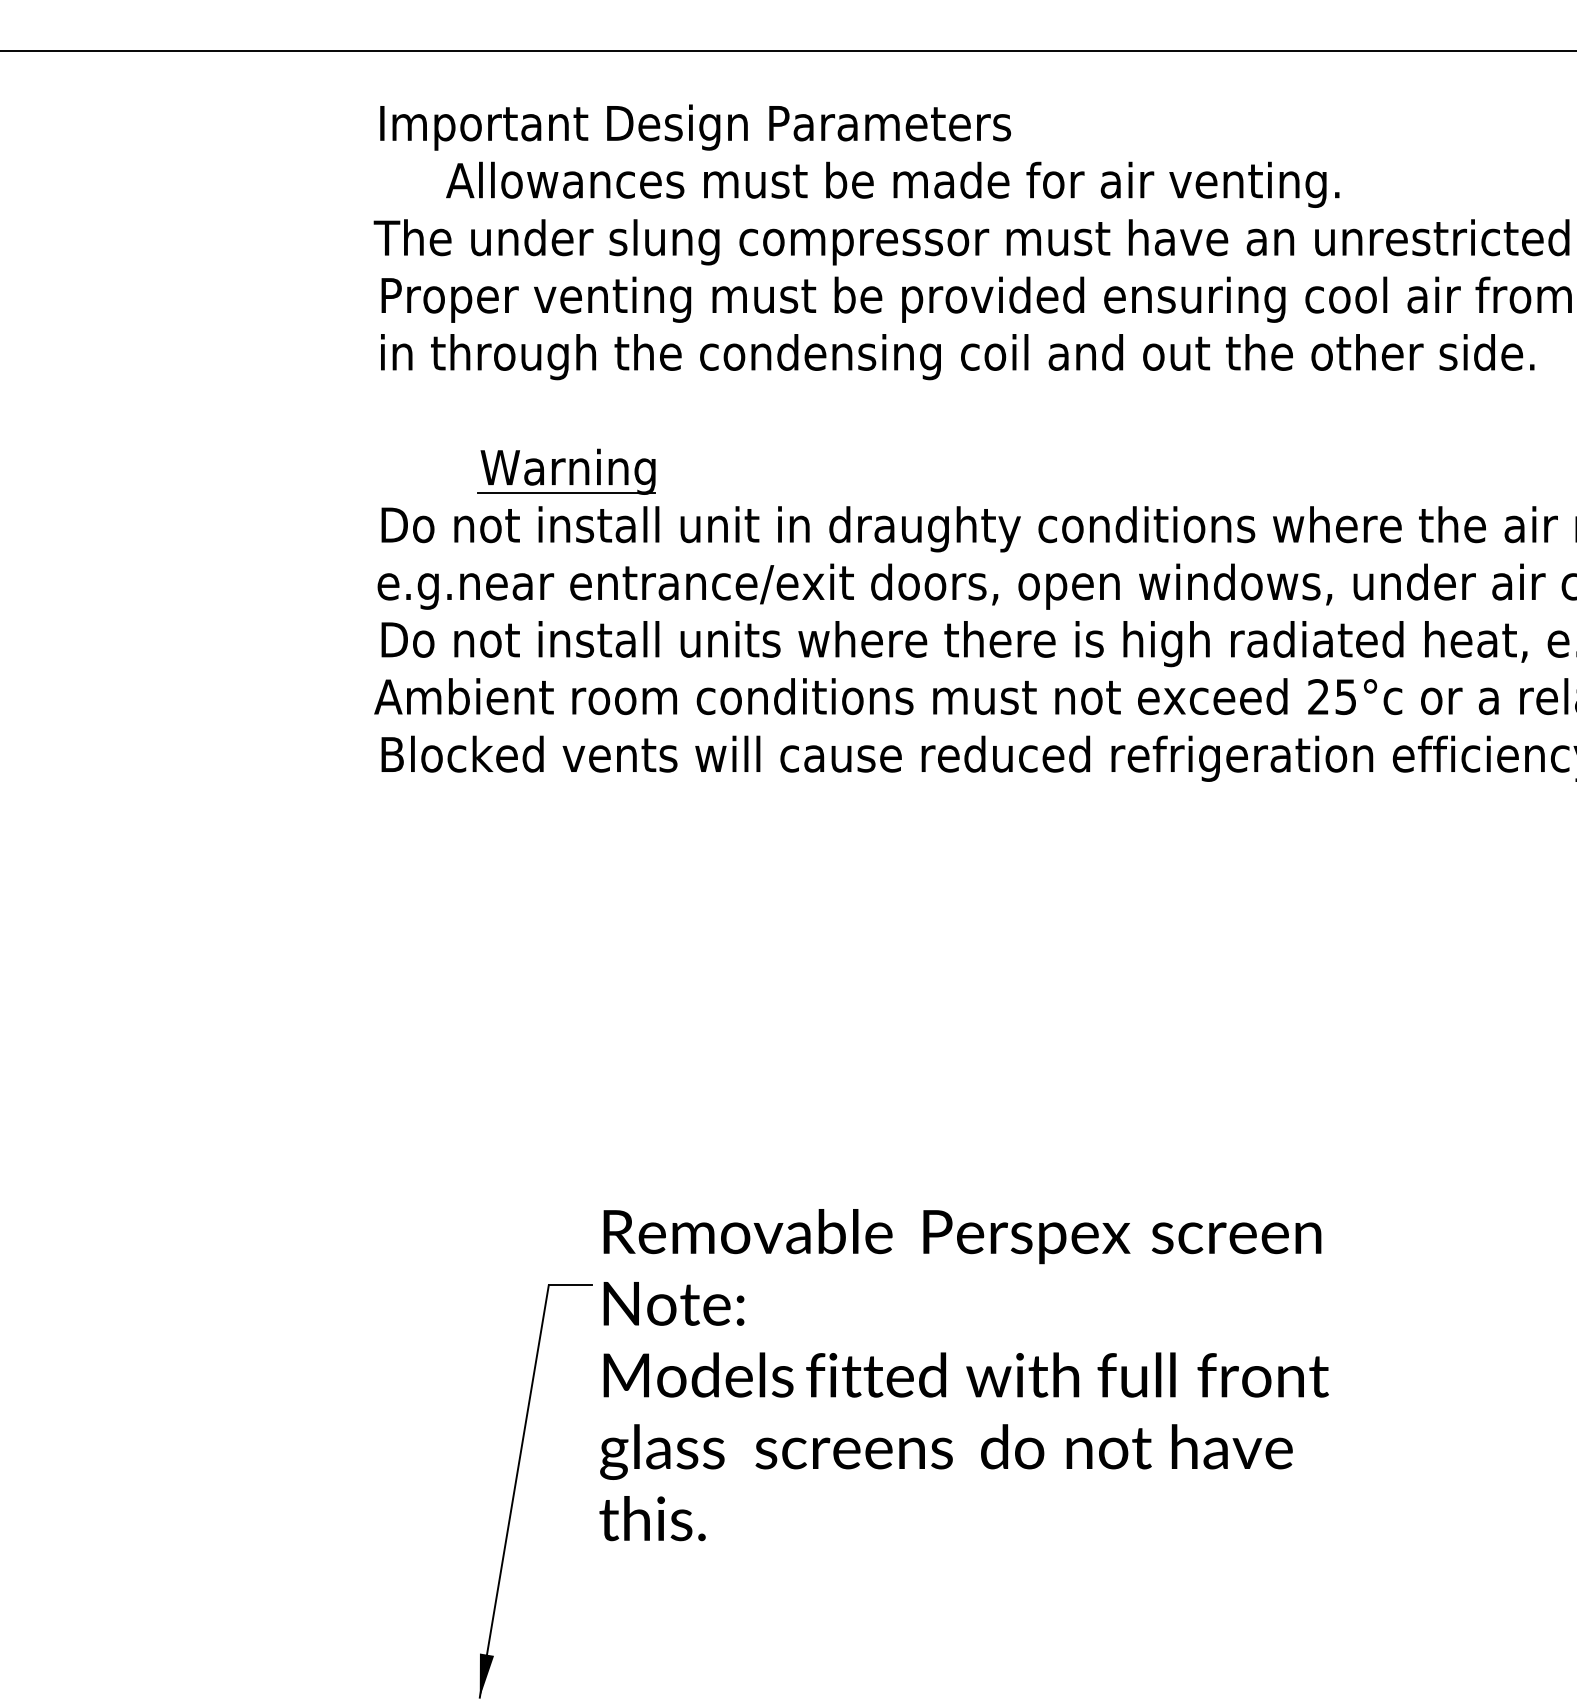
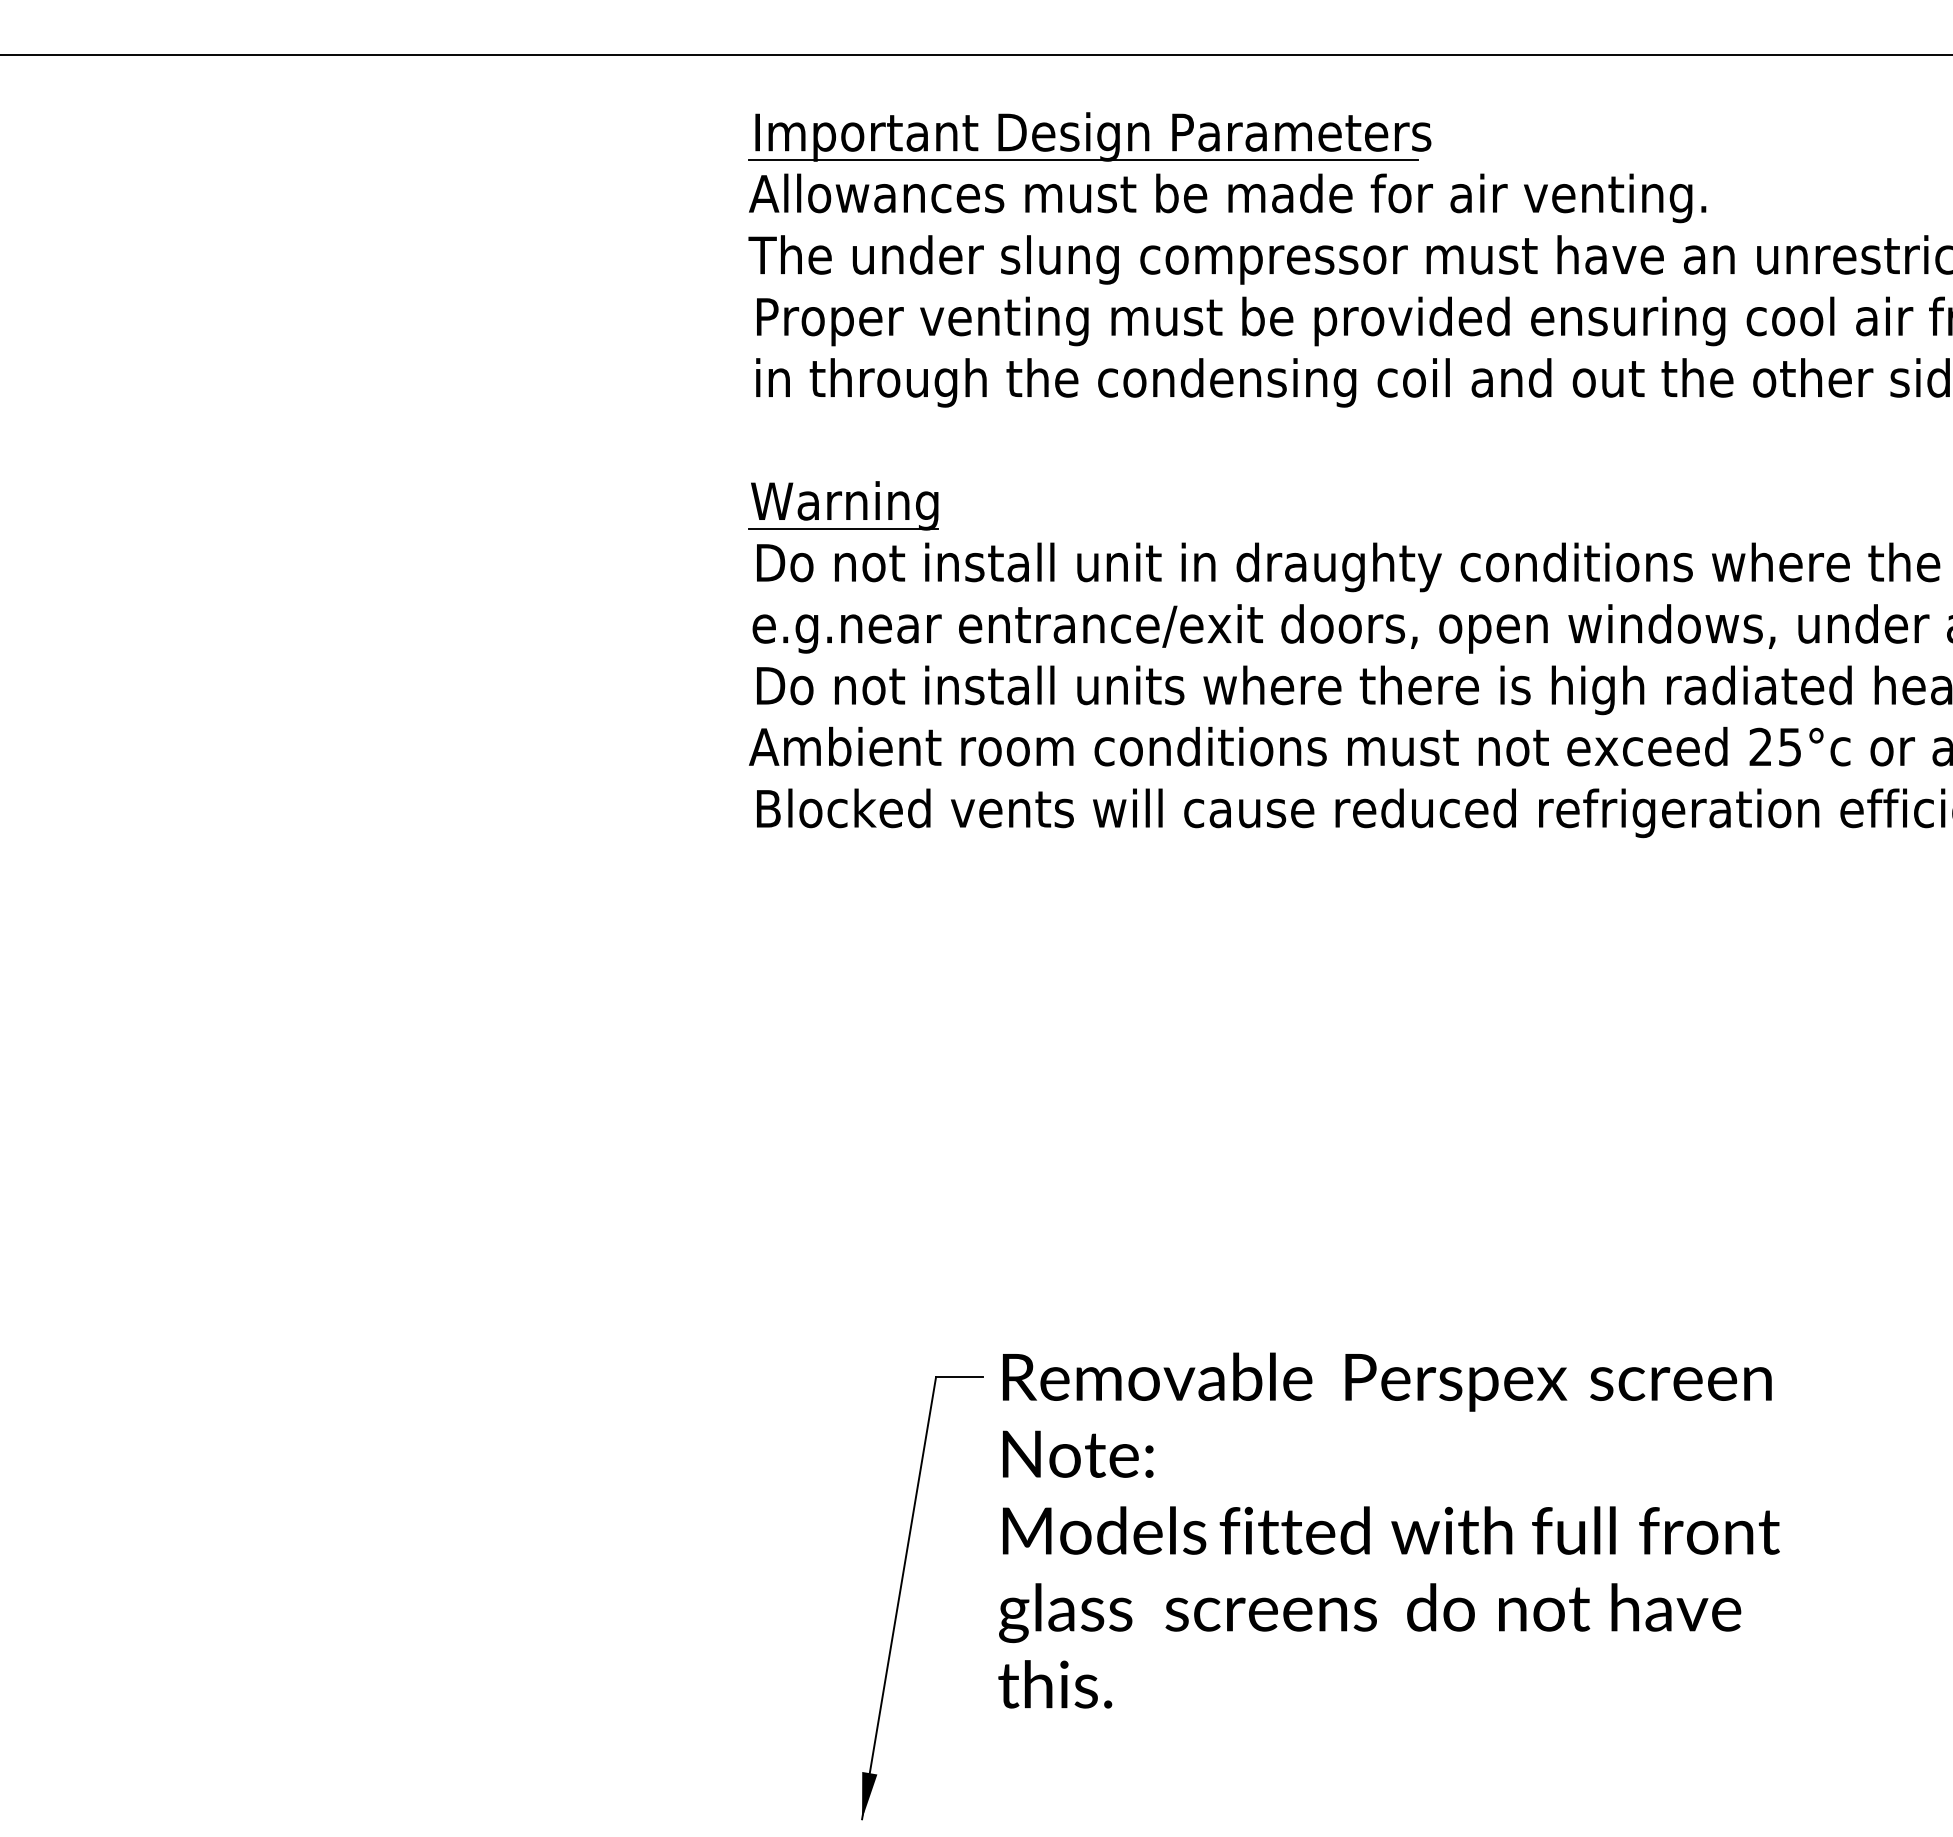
line: (685, 148) -> (1082, 159), added
text: (892, 185) -> (1227, 198), moved
part: (566, 471) -> (843, 505), moved
text: (963, 1374) -> (1388, 1530), moved

